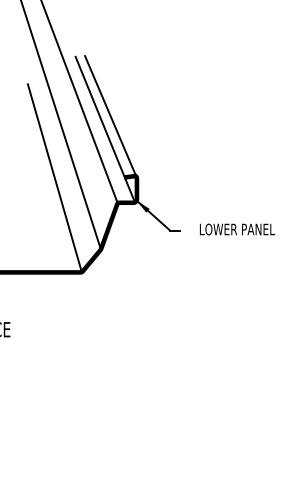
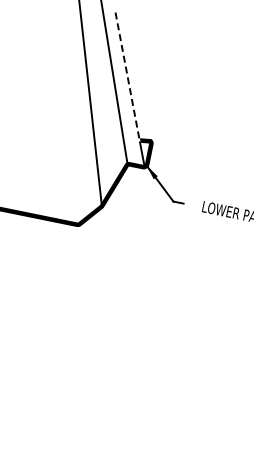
line: (110, 116) -> (137, 77), removed
line: (100, 118) -> (127, 77), solid -> dashed
line: (54, 178) -> (70, 127), removed

